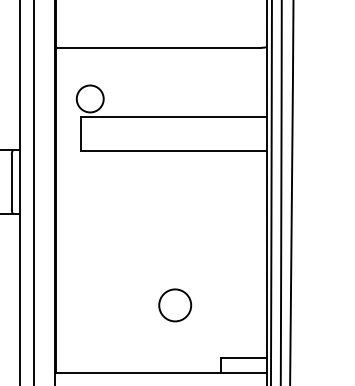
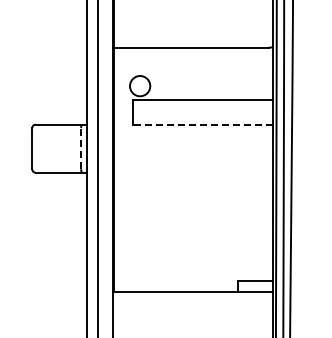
line: (174, 151) -> (203, 125), solid -> dashed
line: (12, 181) -> (81, 148), solid -> dashed
part: (174, 305) -> (203, 241), removed

